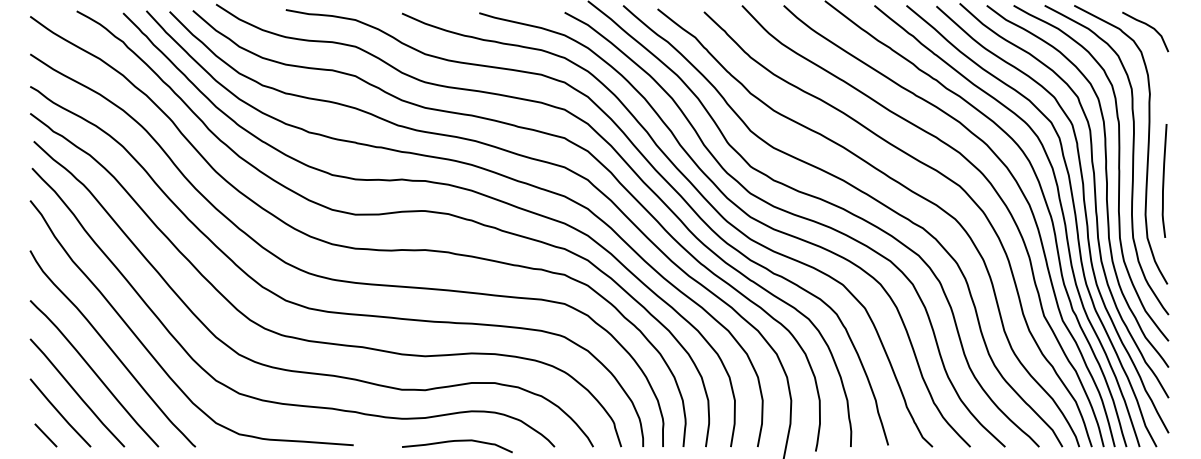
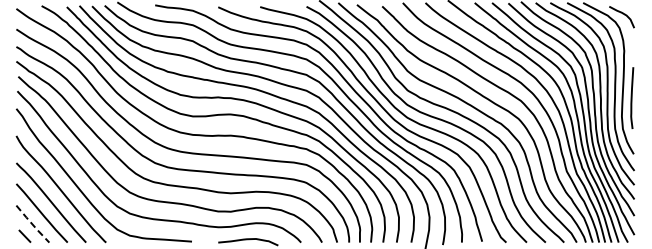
line: (59, 413) -> (32, 224), solid -> dashed

